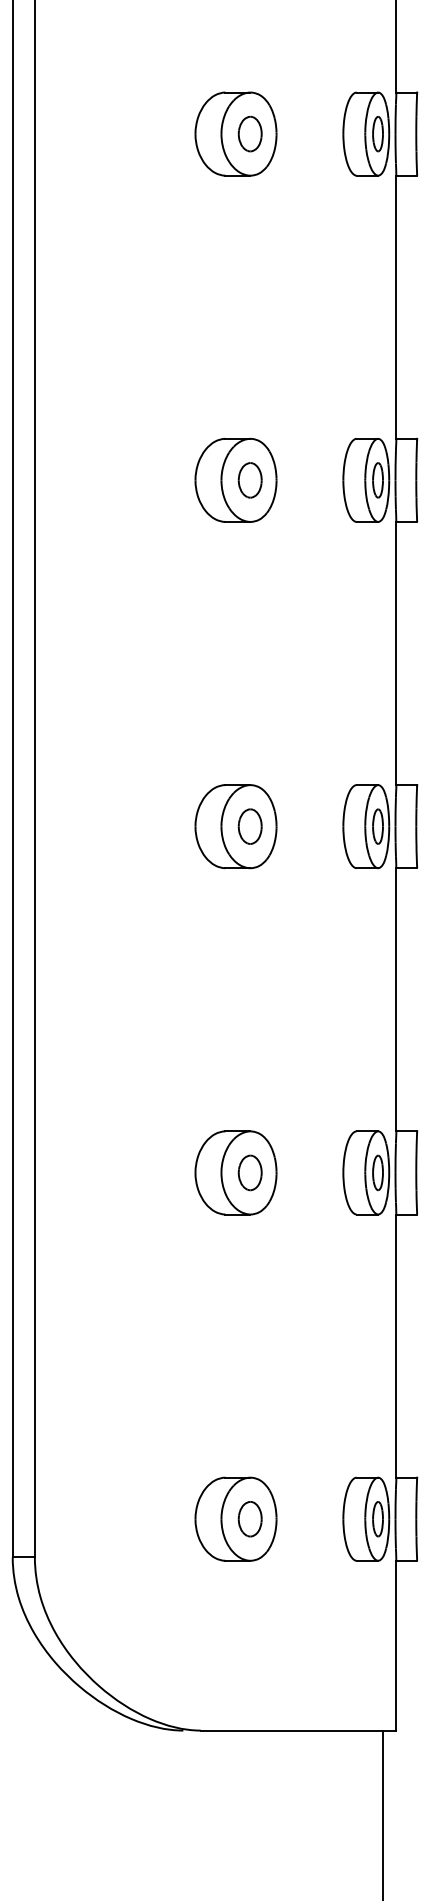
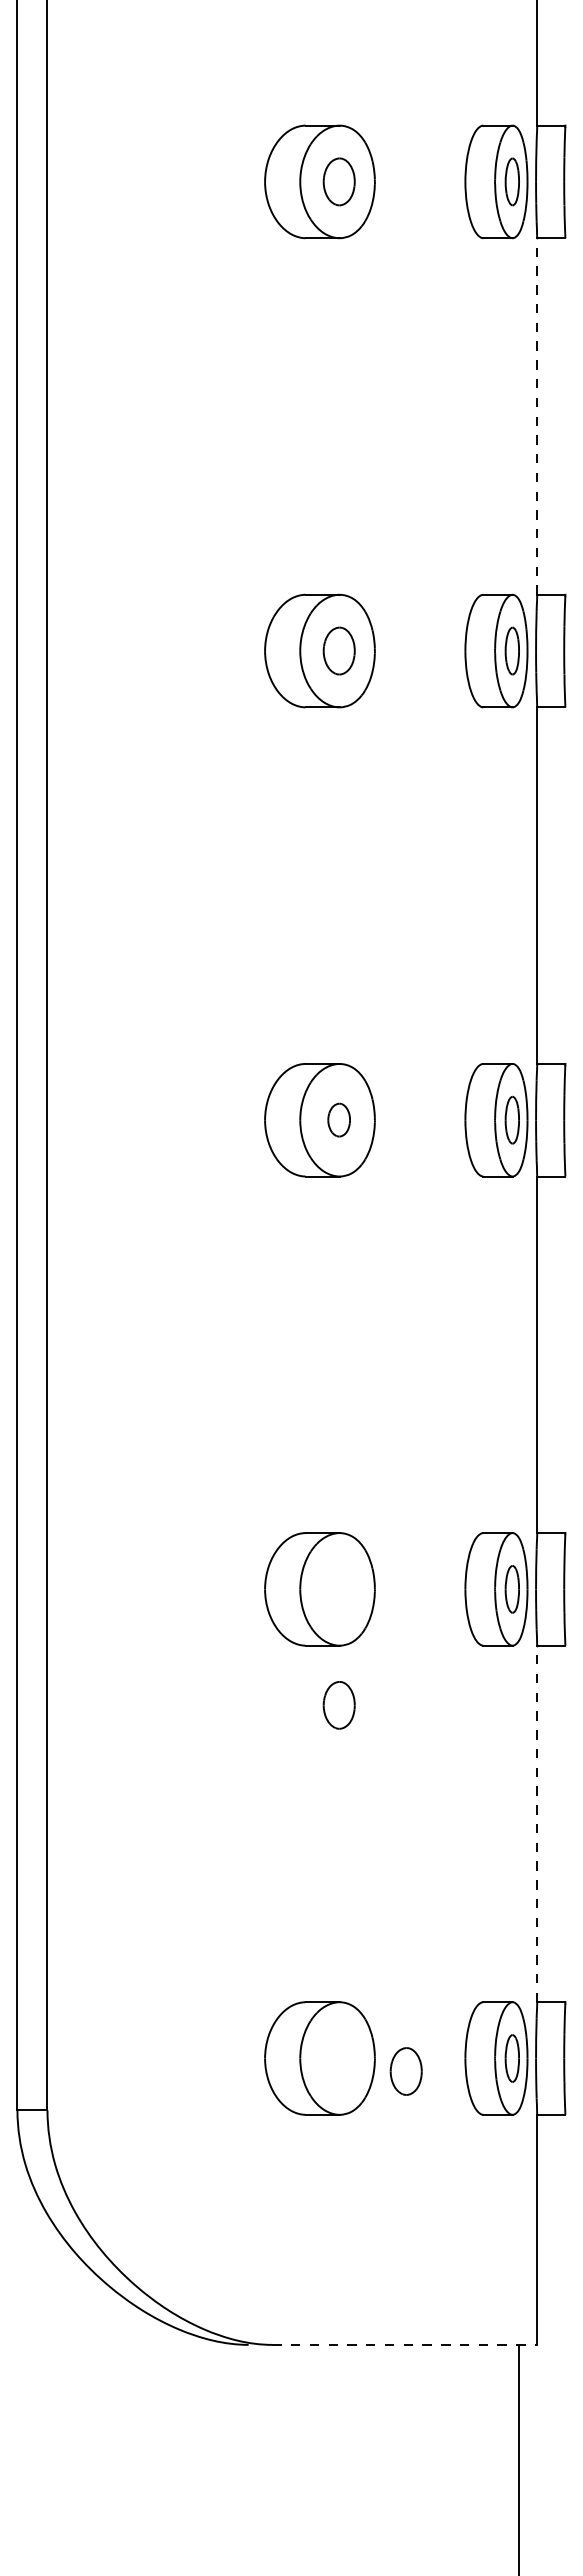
line: (396, 307) -> (537, 416), solid -> dashed
part: (249, 826) -> (338, 1119), size x0.7
part: (249, 1173) -> (338, 1705), moved
line: (396, 1345) -> (537, 1823), solid -> dashed
part: (249, 1519) -> (405, 2071), moved
line: (299, 1730) -> (405, 2344), solid -> dashed

